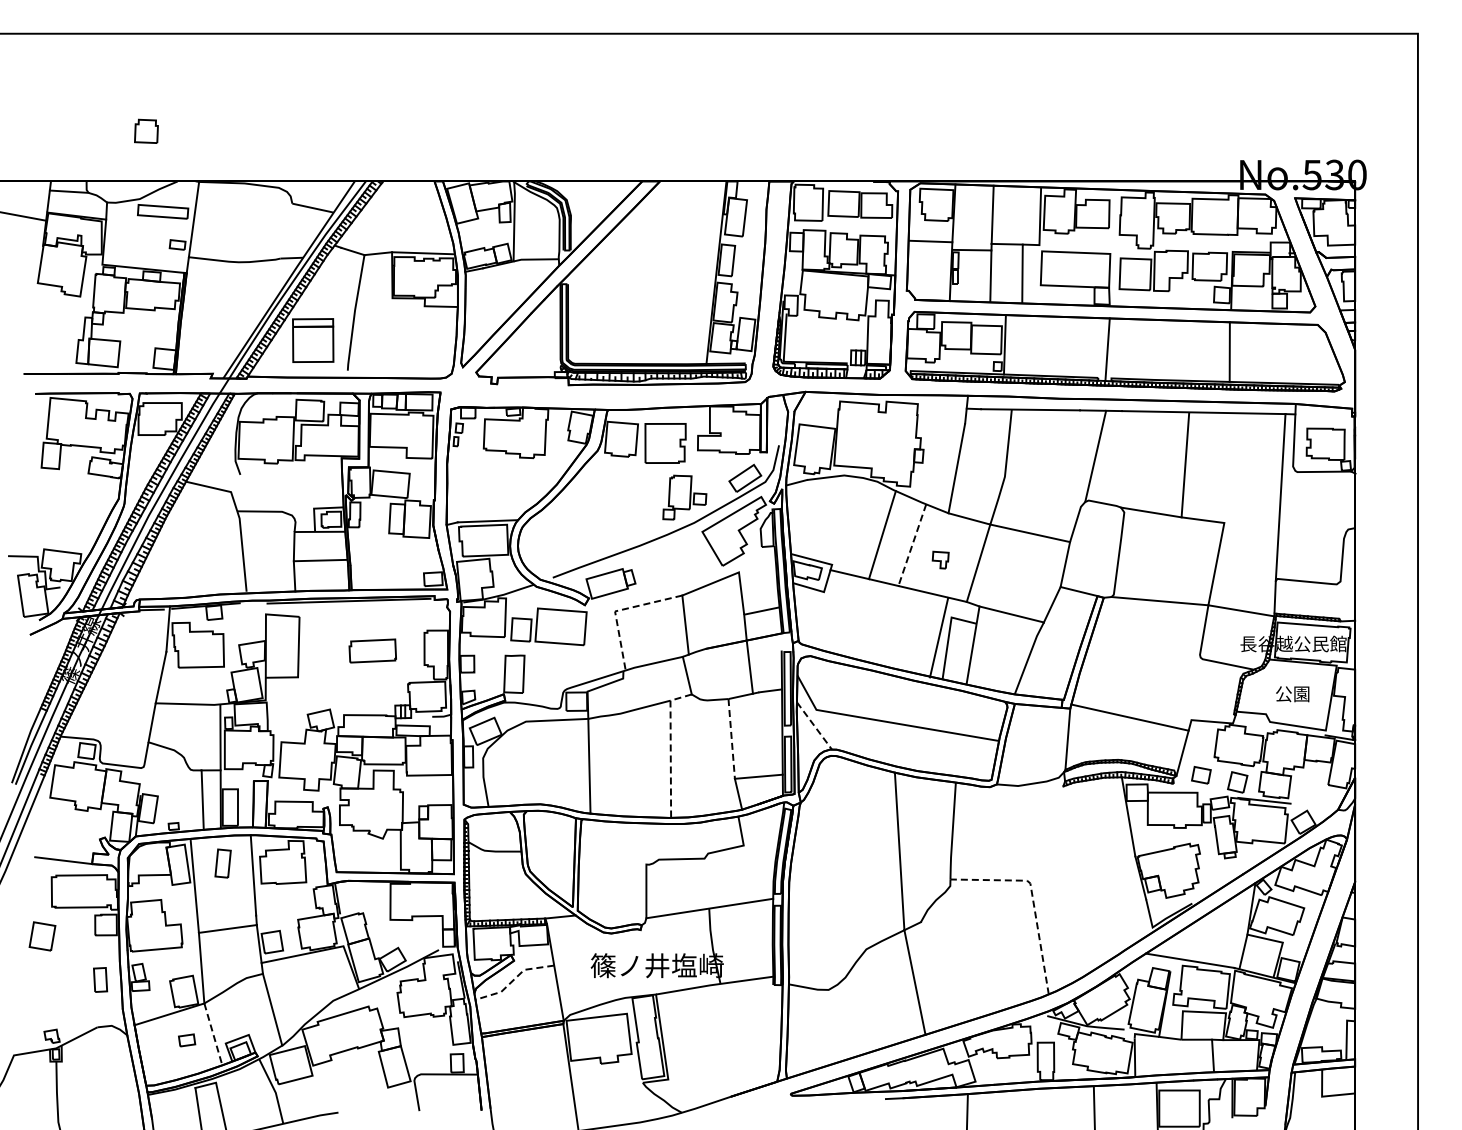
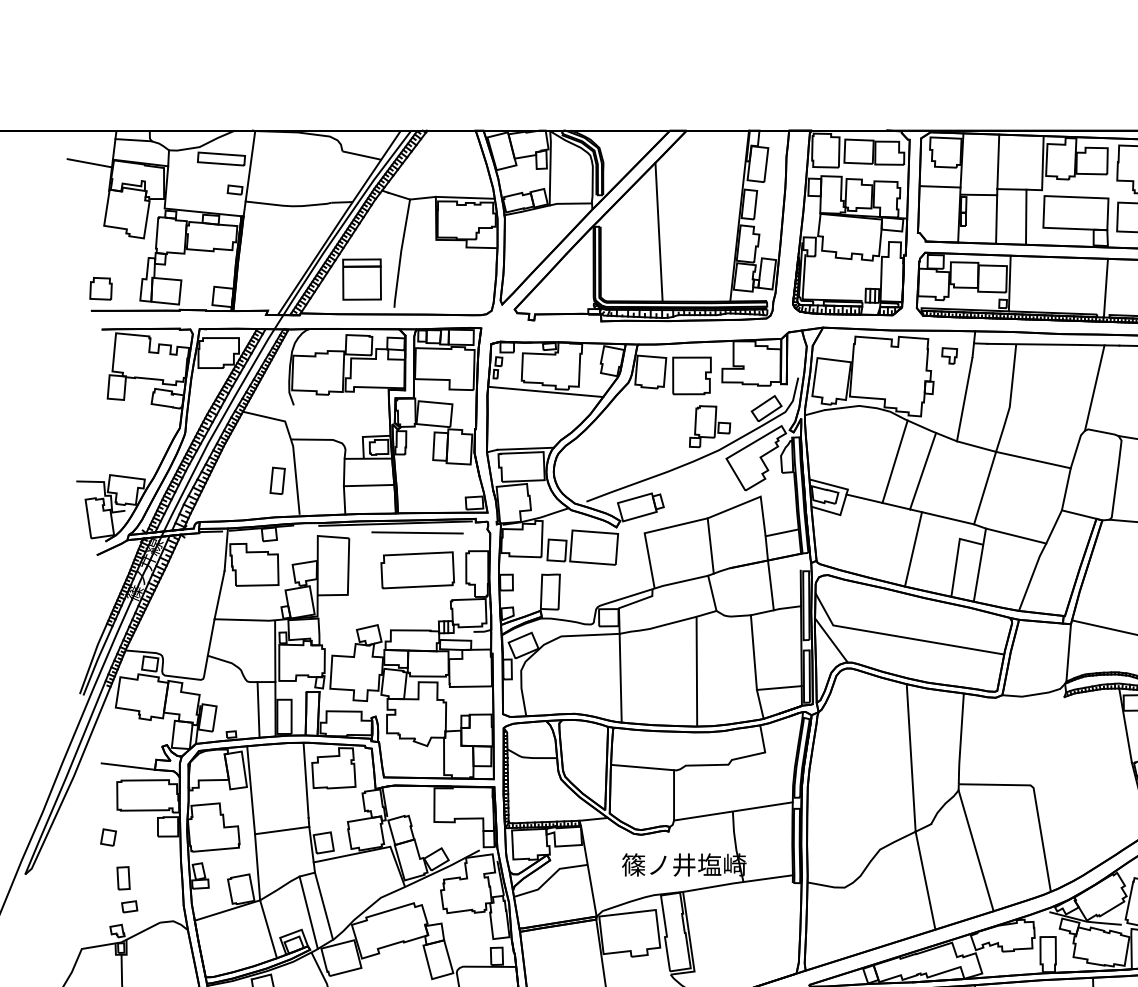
part: (146, 130) -> (101, 287), moved
line: (630, 289) -> (659, 231), added
line: (508, 460) -> (544, 391), added
line: (912, 545) -> (923, 471), dashed -> solid
part: (940, 559) -> (949, 355), moved
line: (372, 610) -> (417, 532), added
line: (618, 610) -> (647, 532), dashed -> solid
line: (939, 637) -> (913, 549), moved
part: (372, 650) -> (417, 569), size x1.67
line: (814, 726) -> (831, 640), dashed -> solid
line: (731, 739) -> (753, 653), dashed -> solid
line: (670, 747) -> (696, 660), dashed -> solid
line: (612, 861) -> (642, 767), added
part: (222, 863) -> (277, 480), moved
line: (1032, 897) -> (1035, 801), dashed -> solid
part: (42, 936) -> (108, 837), size x0.62
line: (968, 950) -> (975, 850), added
part: (100, 979) -> (123, 877), moved
line: (514, 979) -> (550, 877), dashed -> solid
line: (255, 1016) -> (308, 912), added
line: (213, 1034) -> (268, 929), dashed -> solid
part: (187, 1040) -> (130, 906), moved

